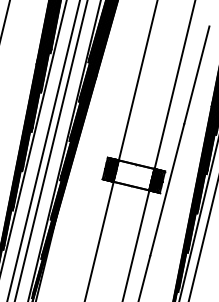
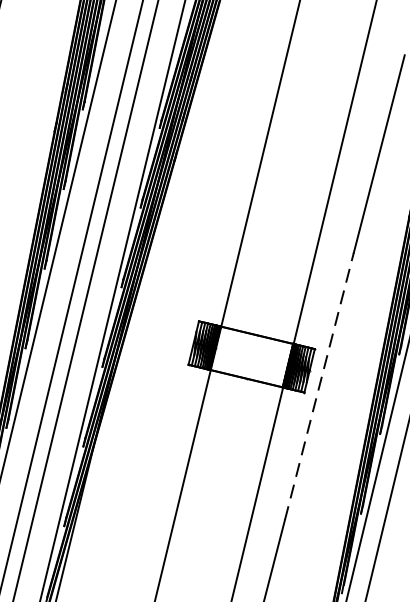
line: (167, 189) -> (319, 385), solid -> dashed

